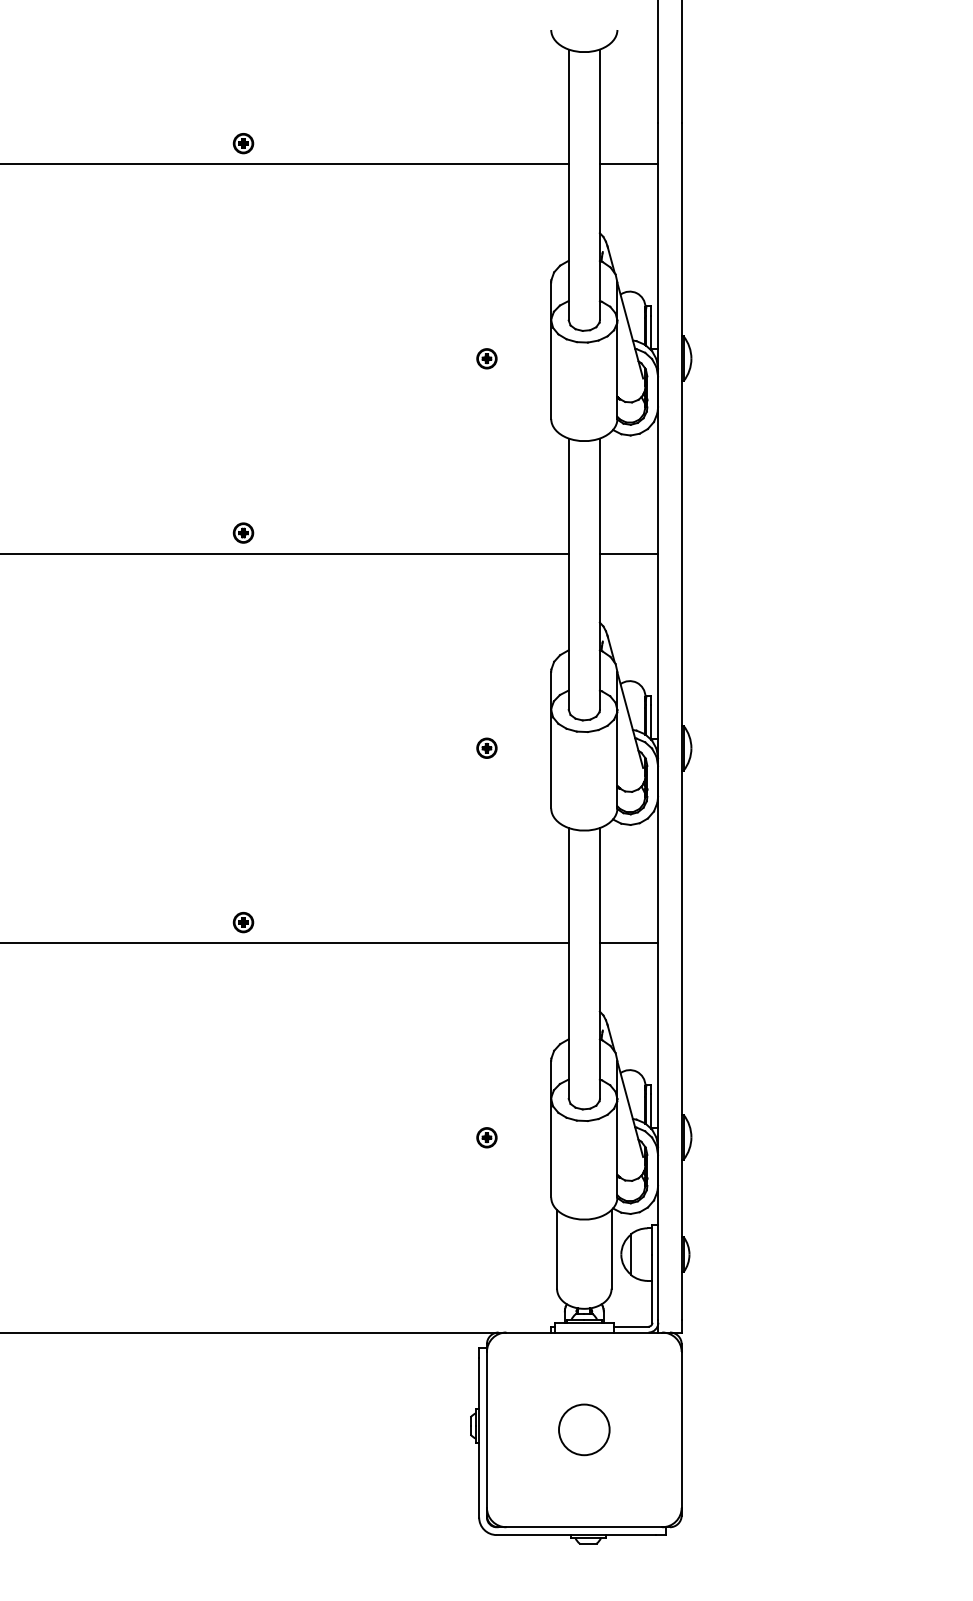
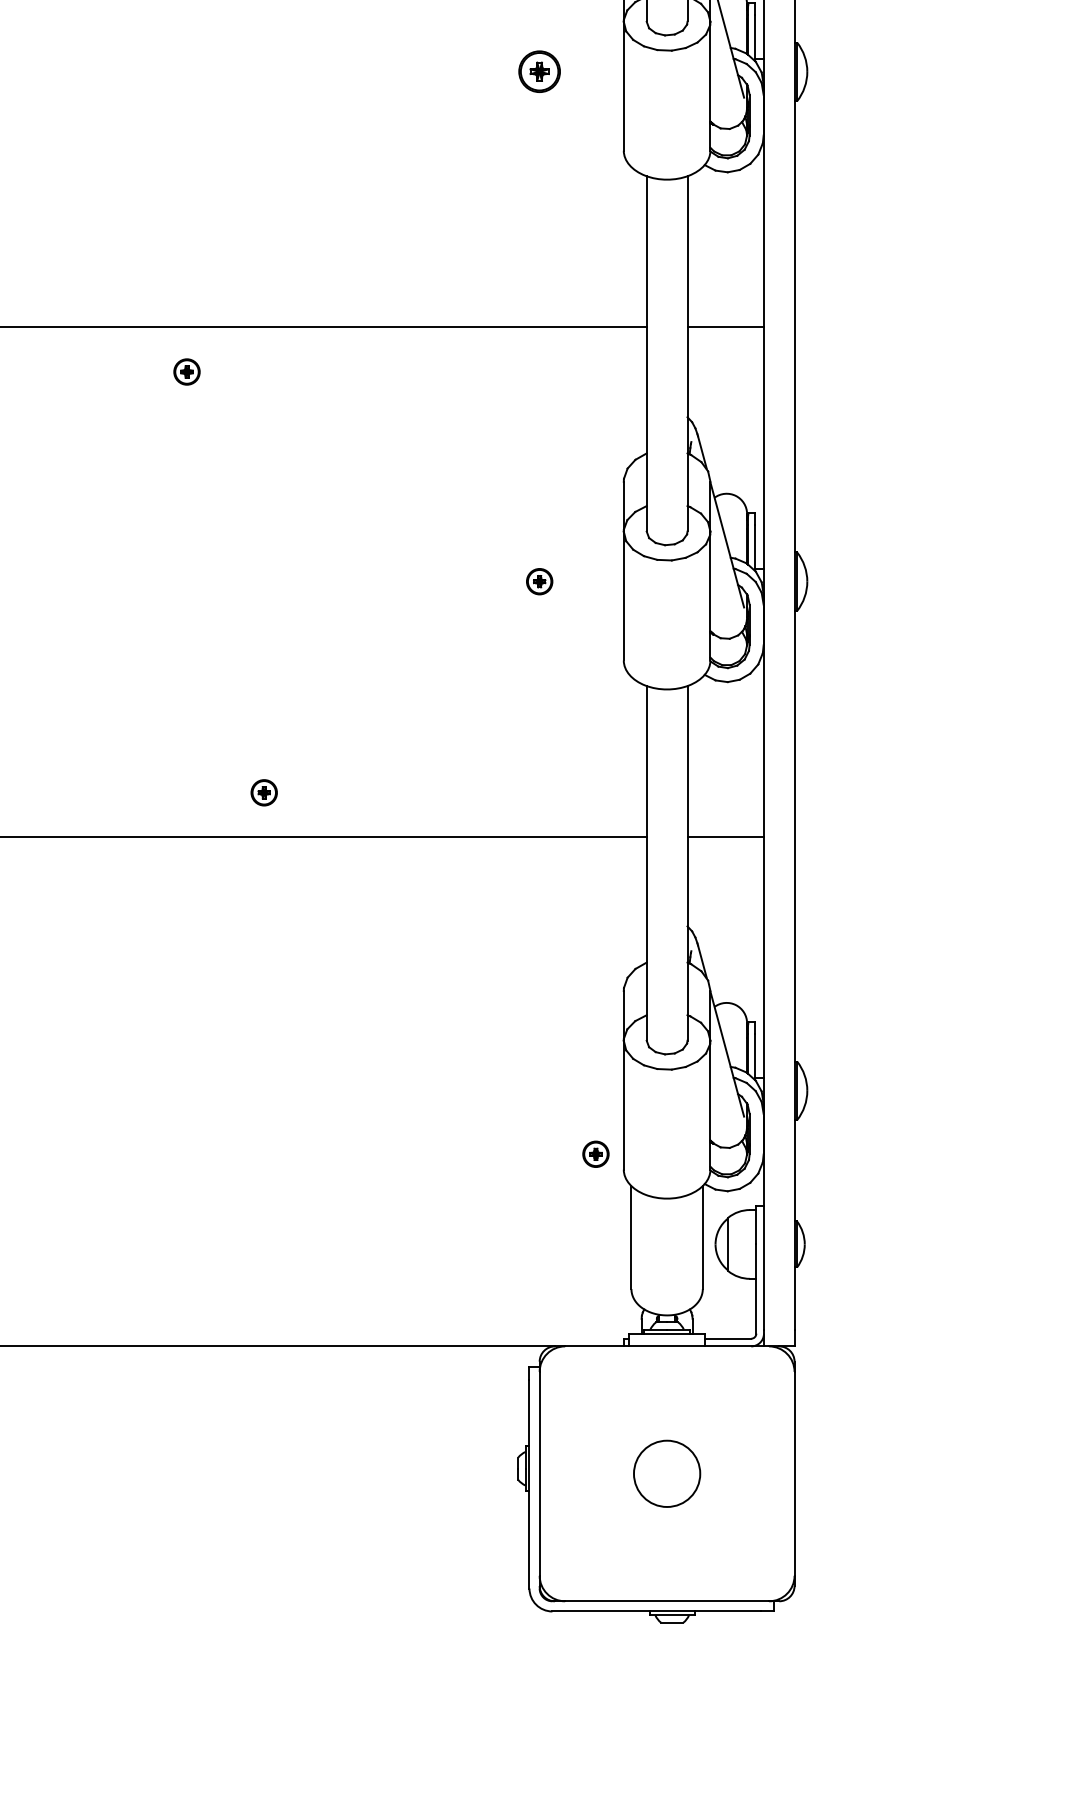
part: (486, 358) -> (539, 71), size x1.6
part: (243, 532) -> (186, 371), moved
part: (243, 922) -> (264, 792), moved
part: (486, 1137) -> (595, 1153), moved

